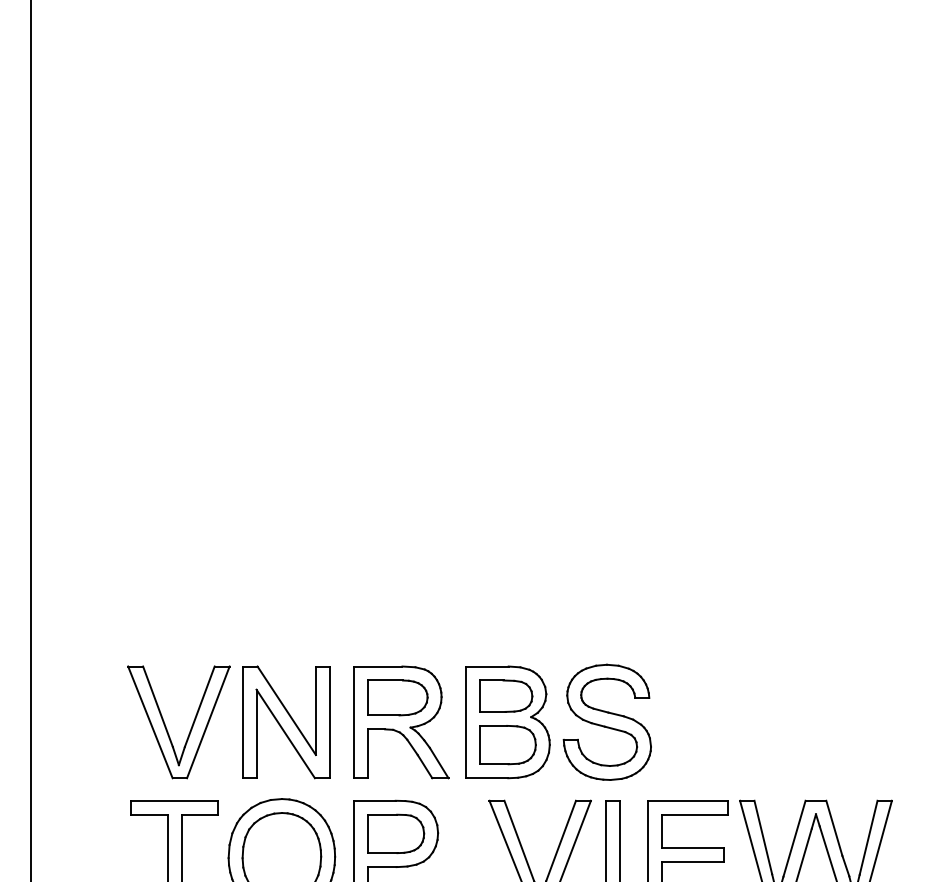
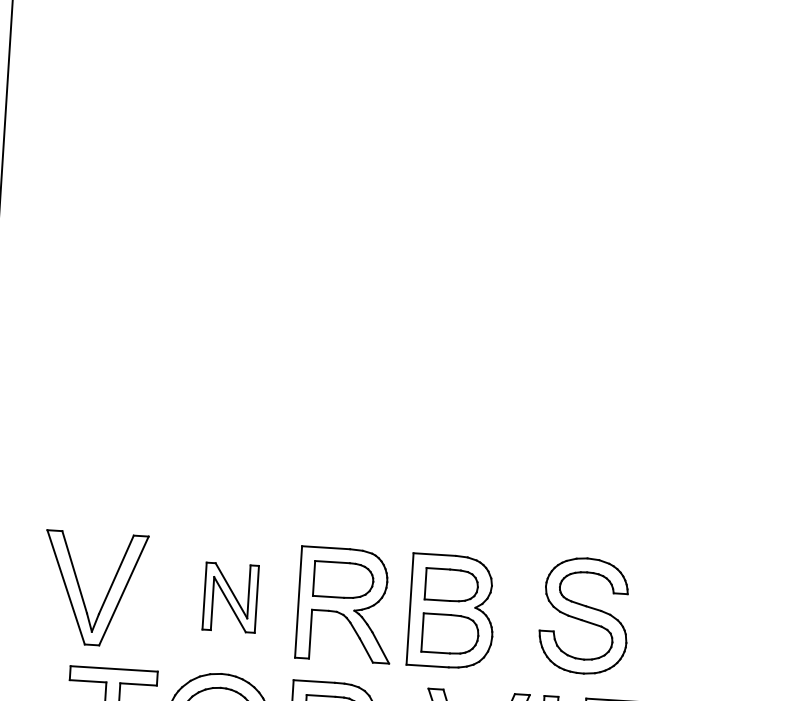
part: (606, 721) -> (583, 614), moved
part: (286, 722) -> (230, 597), size x0.6
part: (166, 726) -> (81, 592), moved

